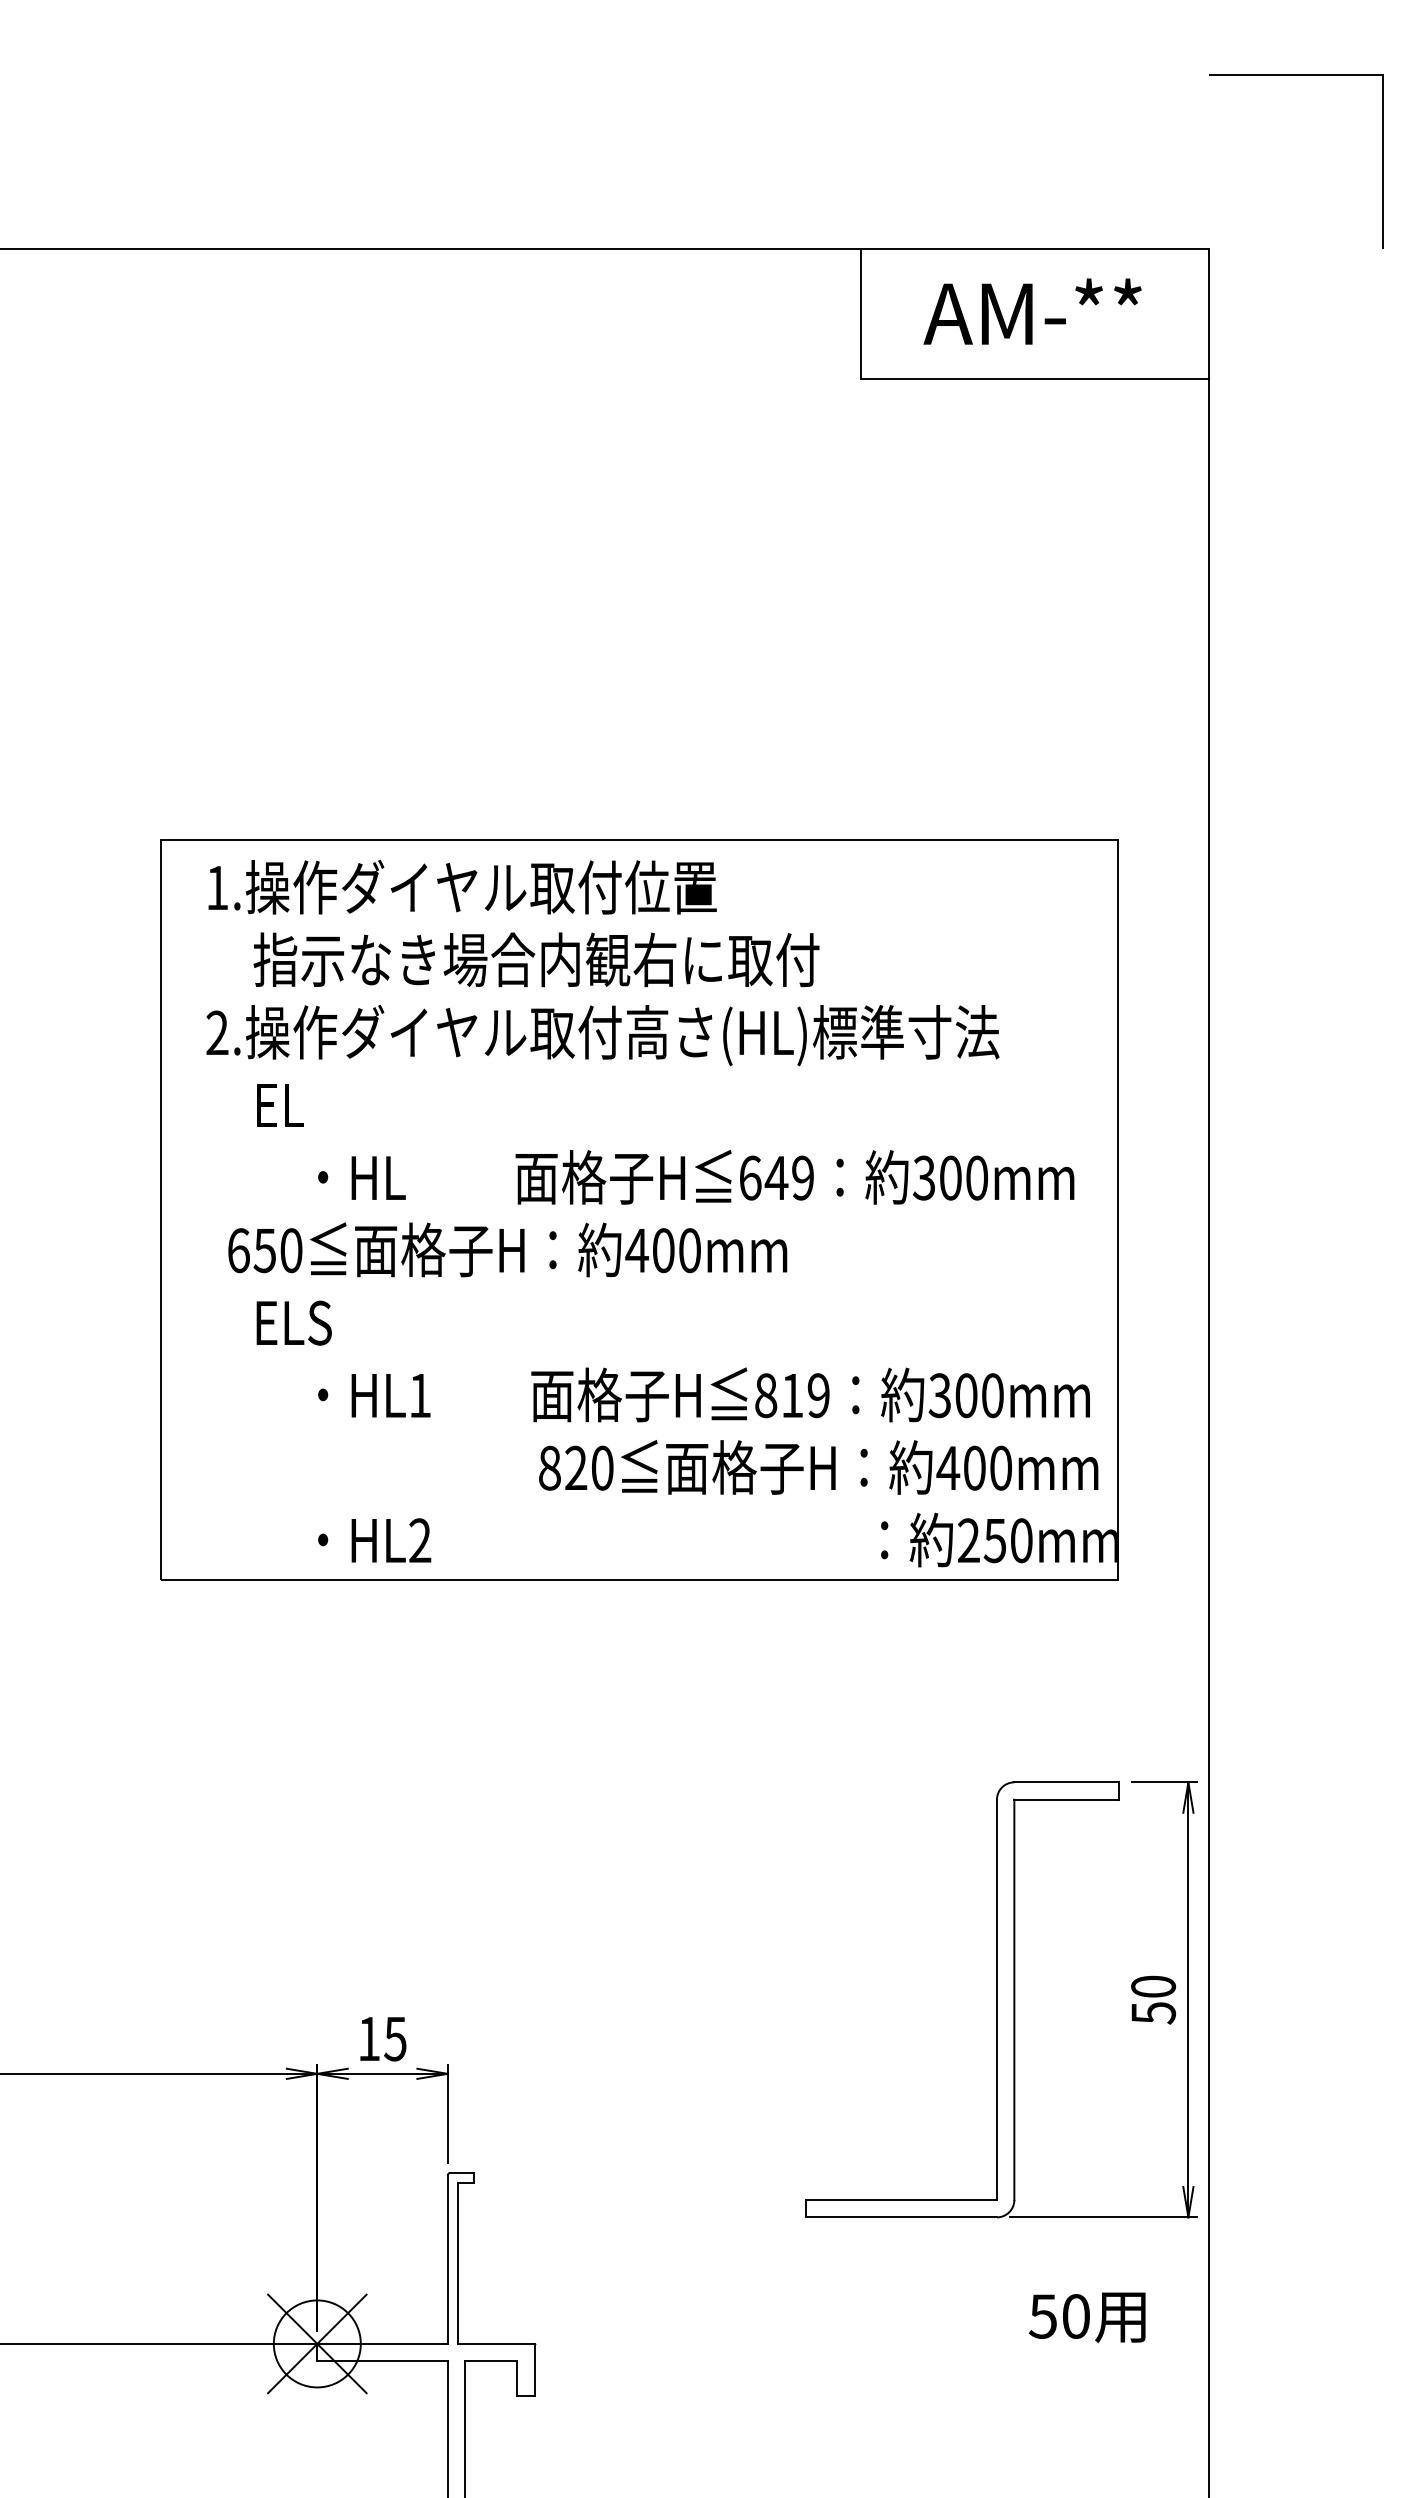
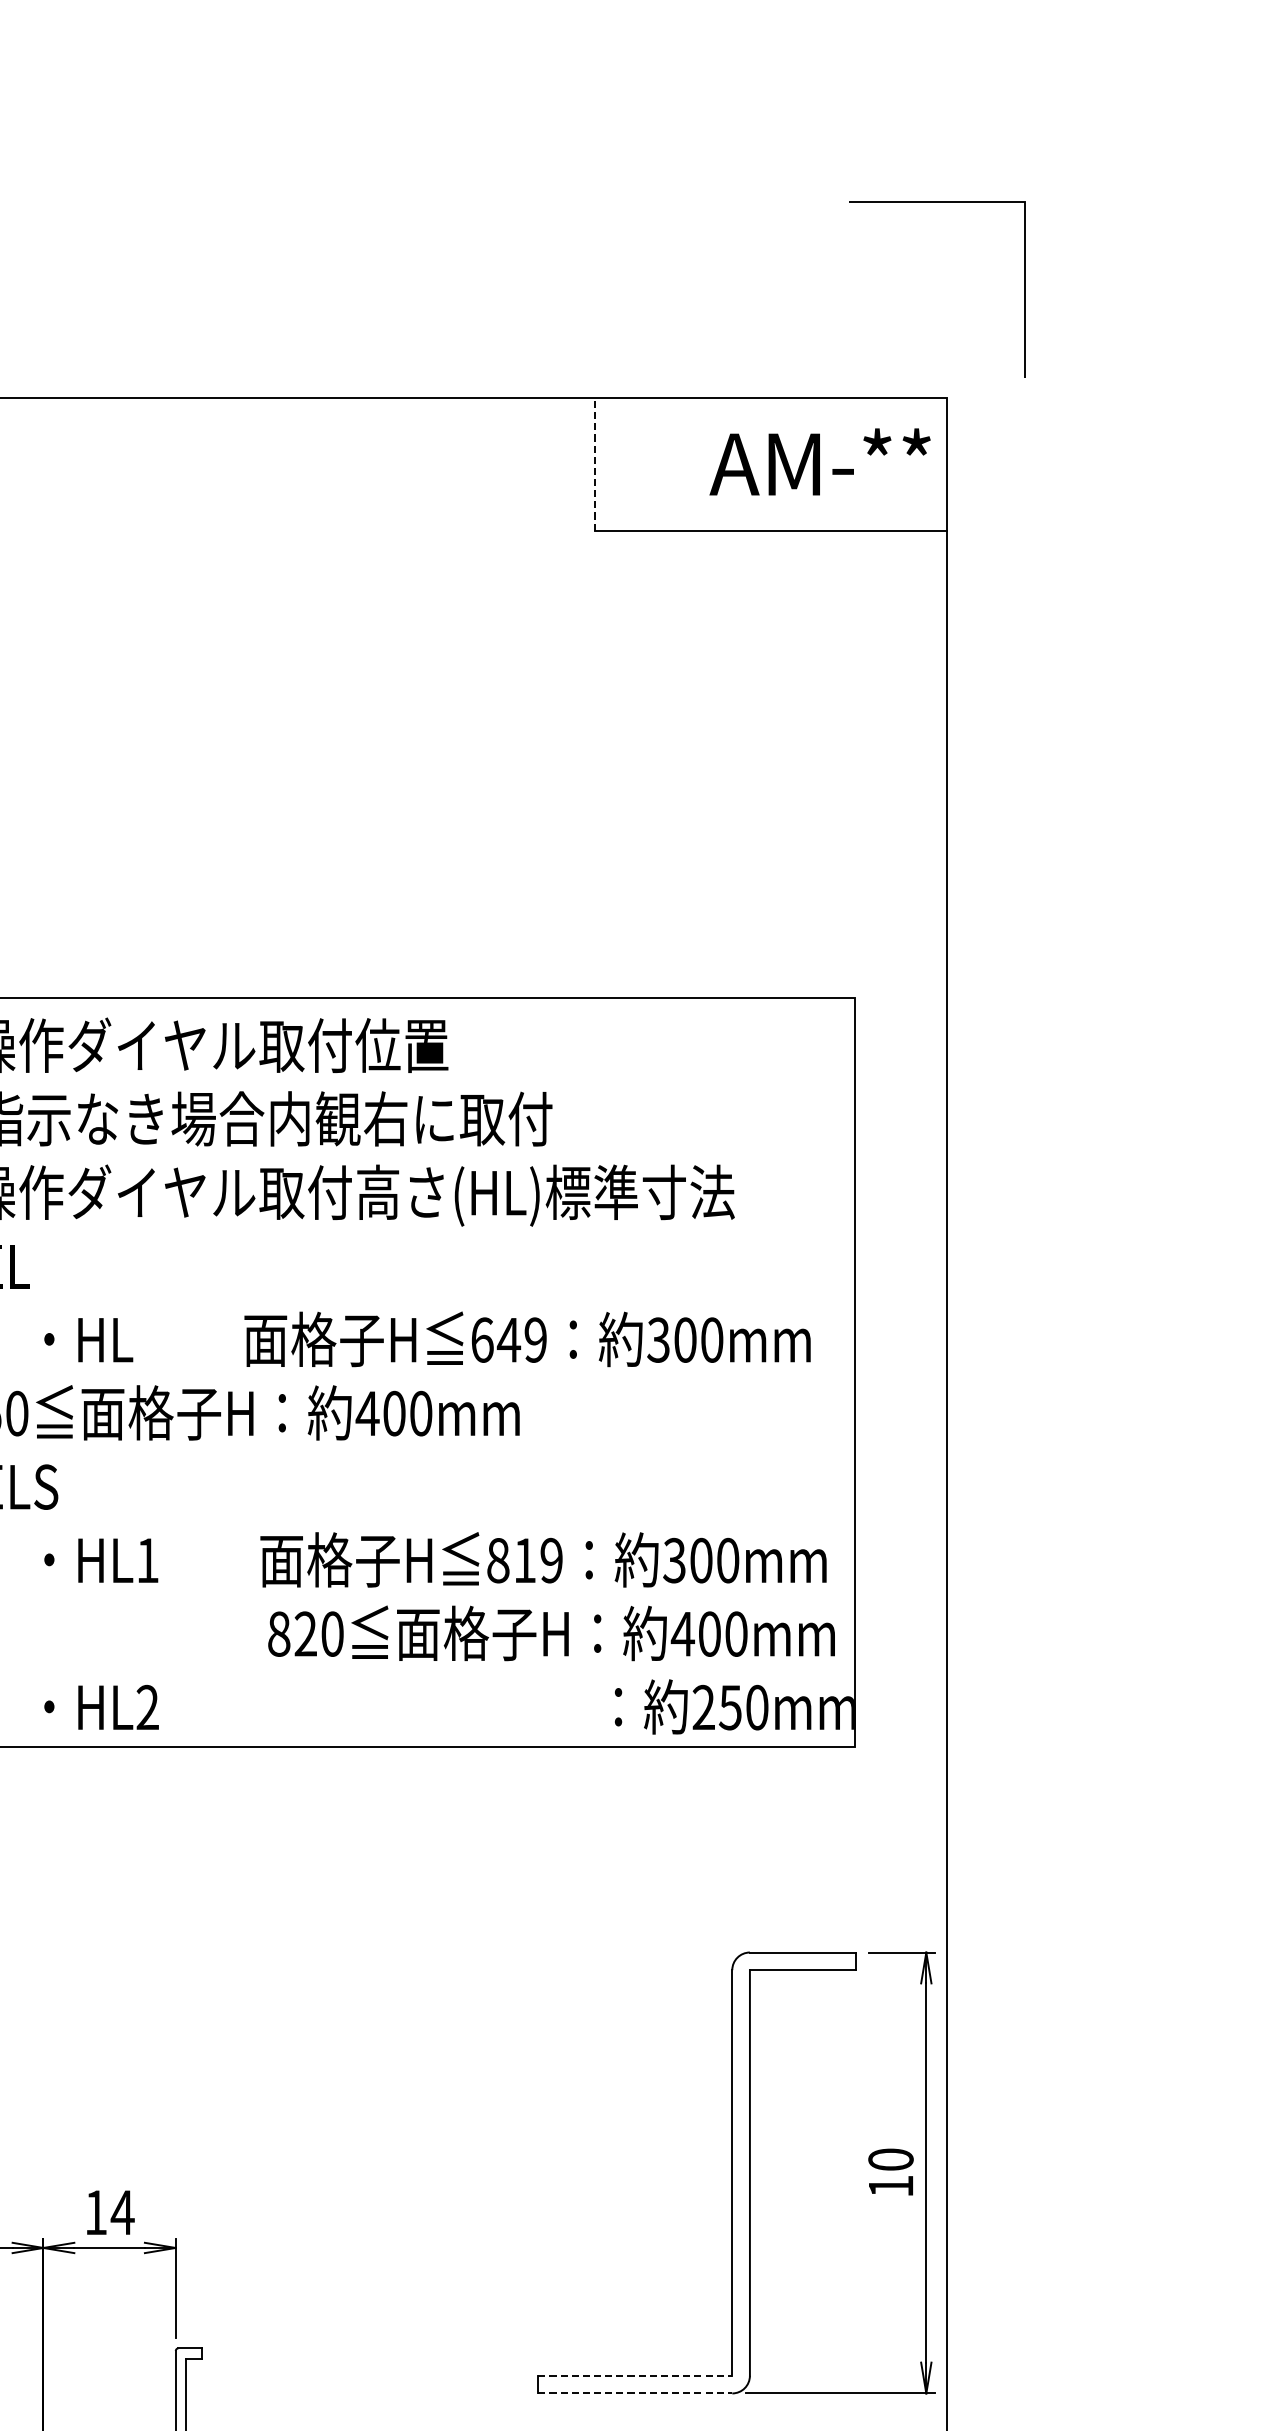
line: (1296, 75) -> (937, 202), moved
text: (1032, 311) -> (820, 461), moved
line: (861, 313) -> (595, 463), solid -> dashed
text: (1153, 2013) -> (890, 2186), 50 -> 10
text: (395, 2039) -> (122, 2213), 15 -> 14
line: (901, 2199) -> (635, 2375), solid -> dashed
line: (901, 2217) -> (635, 2393), solid -> dashed

